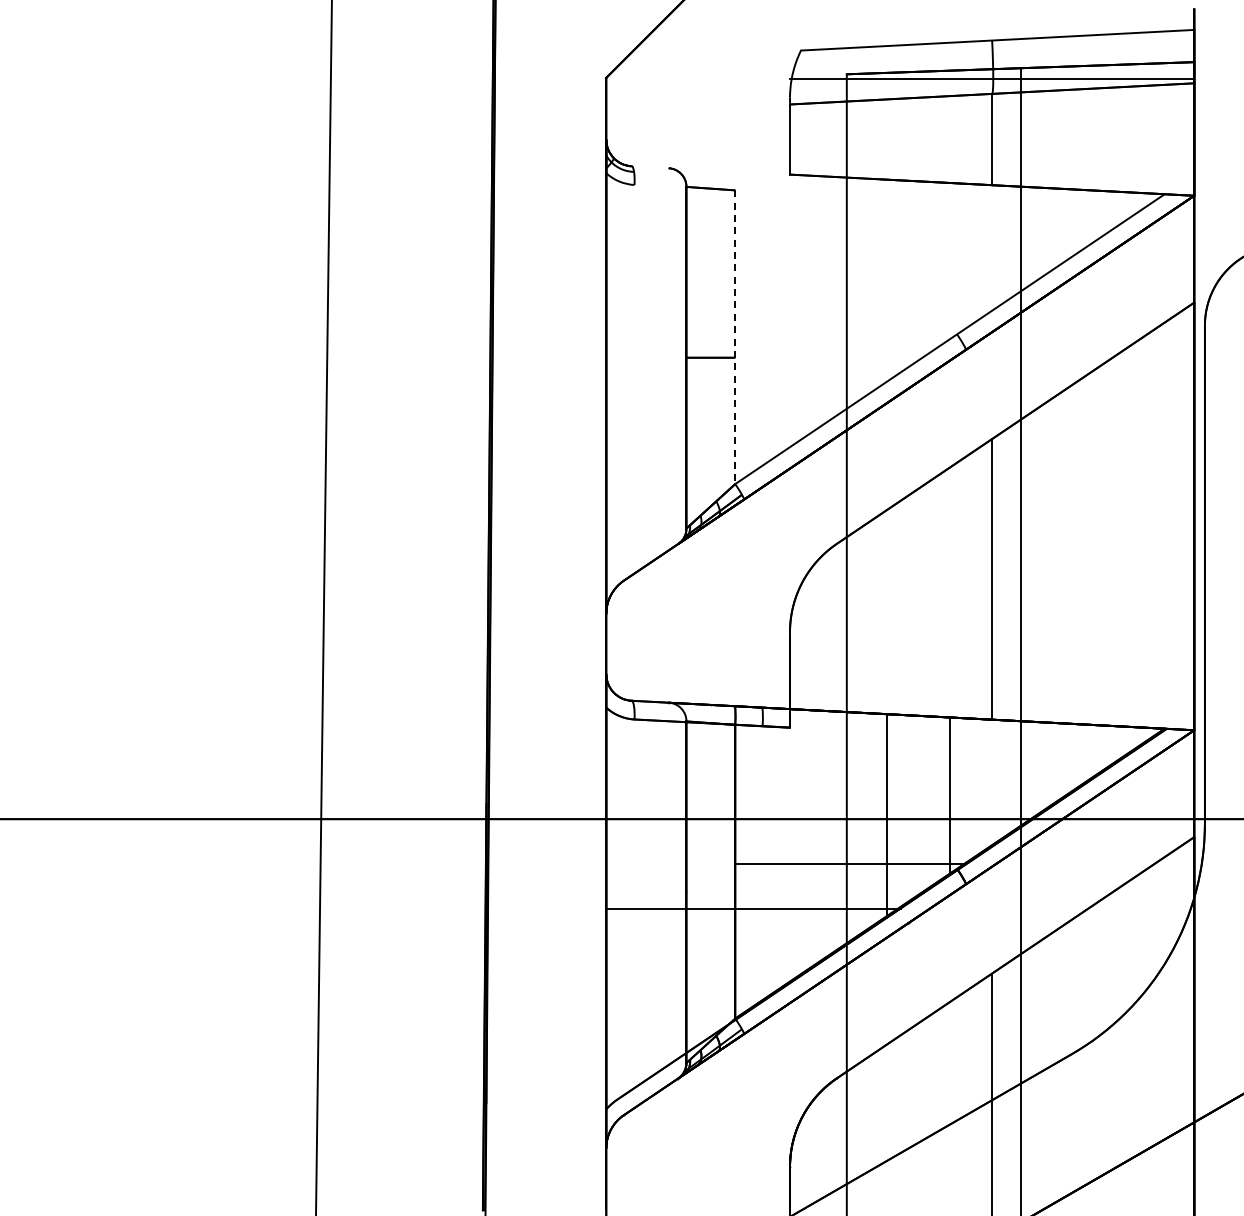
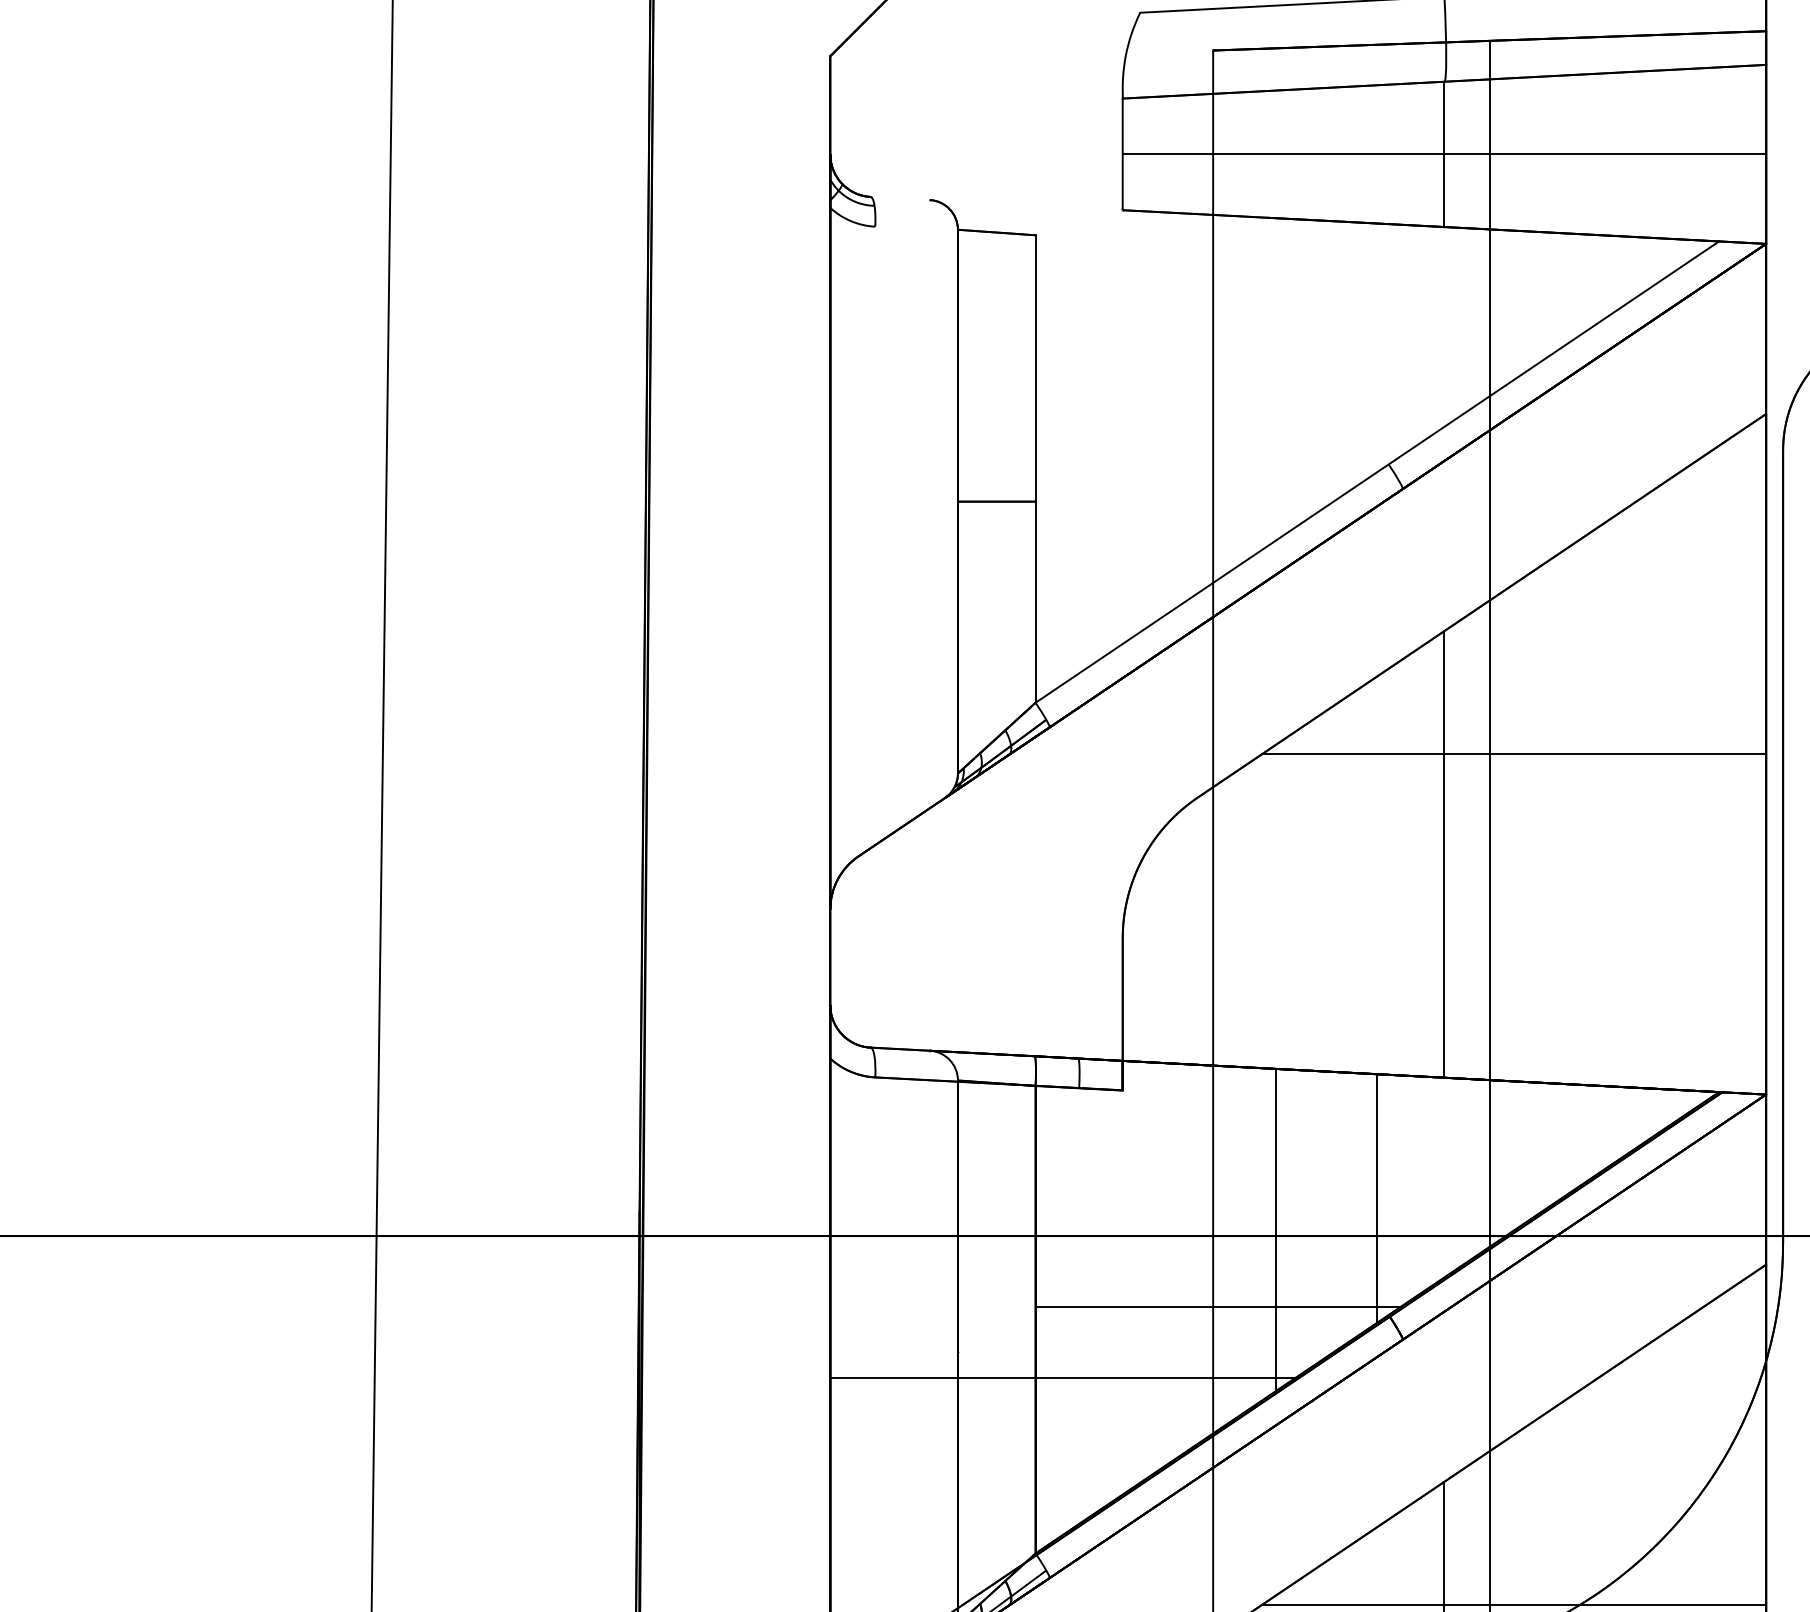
line: (992, 78) -> (1445, 154), moved
line: (735, 337) -> (1035, 469), dashed -> solid
line: (1035, 516) -> (1513, 754), added
line: (1035, 1050) -> (1513, 1604), added

